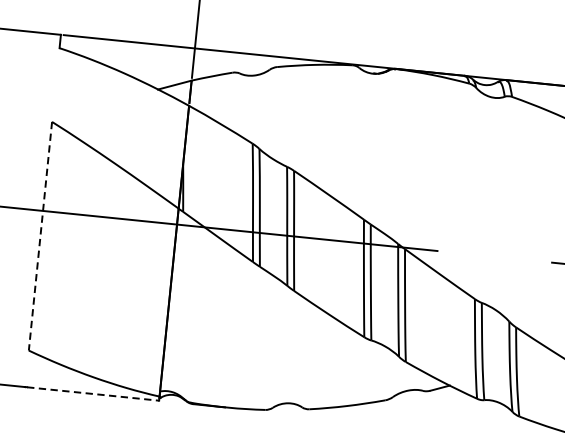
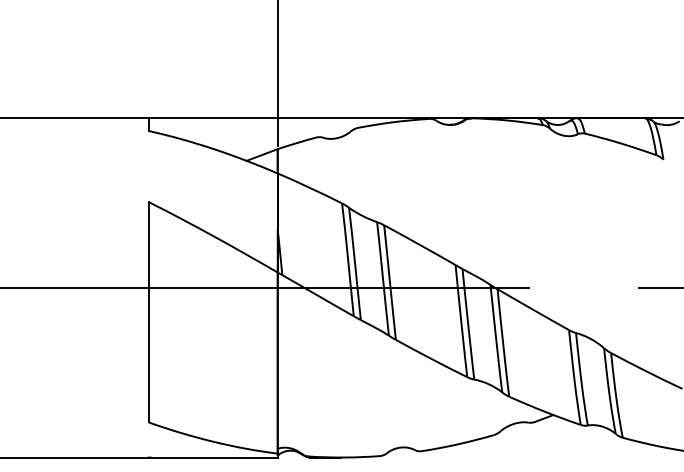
line: (40, 236) -> (148, 312), dashed -> solid
line: (93, 393) -> (214, 457), dashed -> solid

